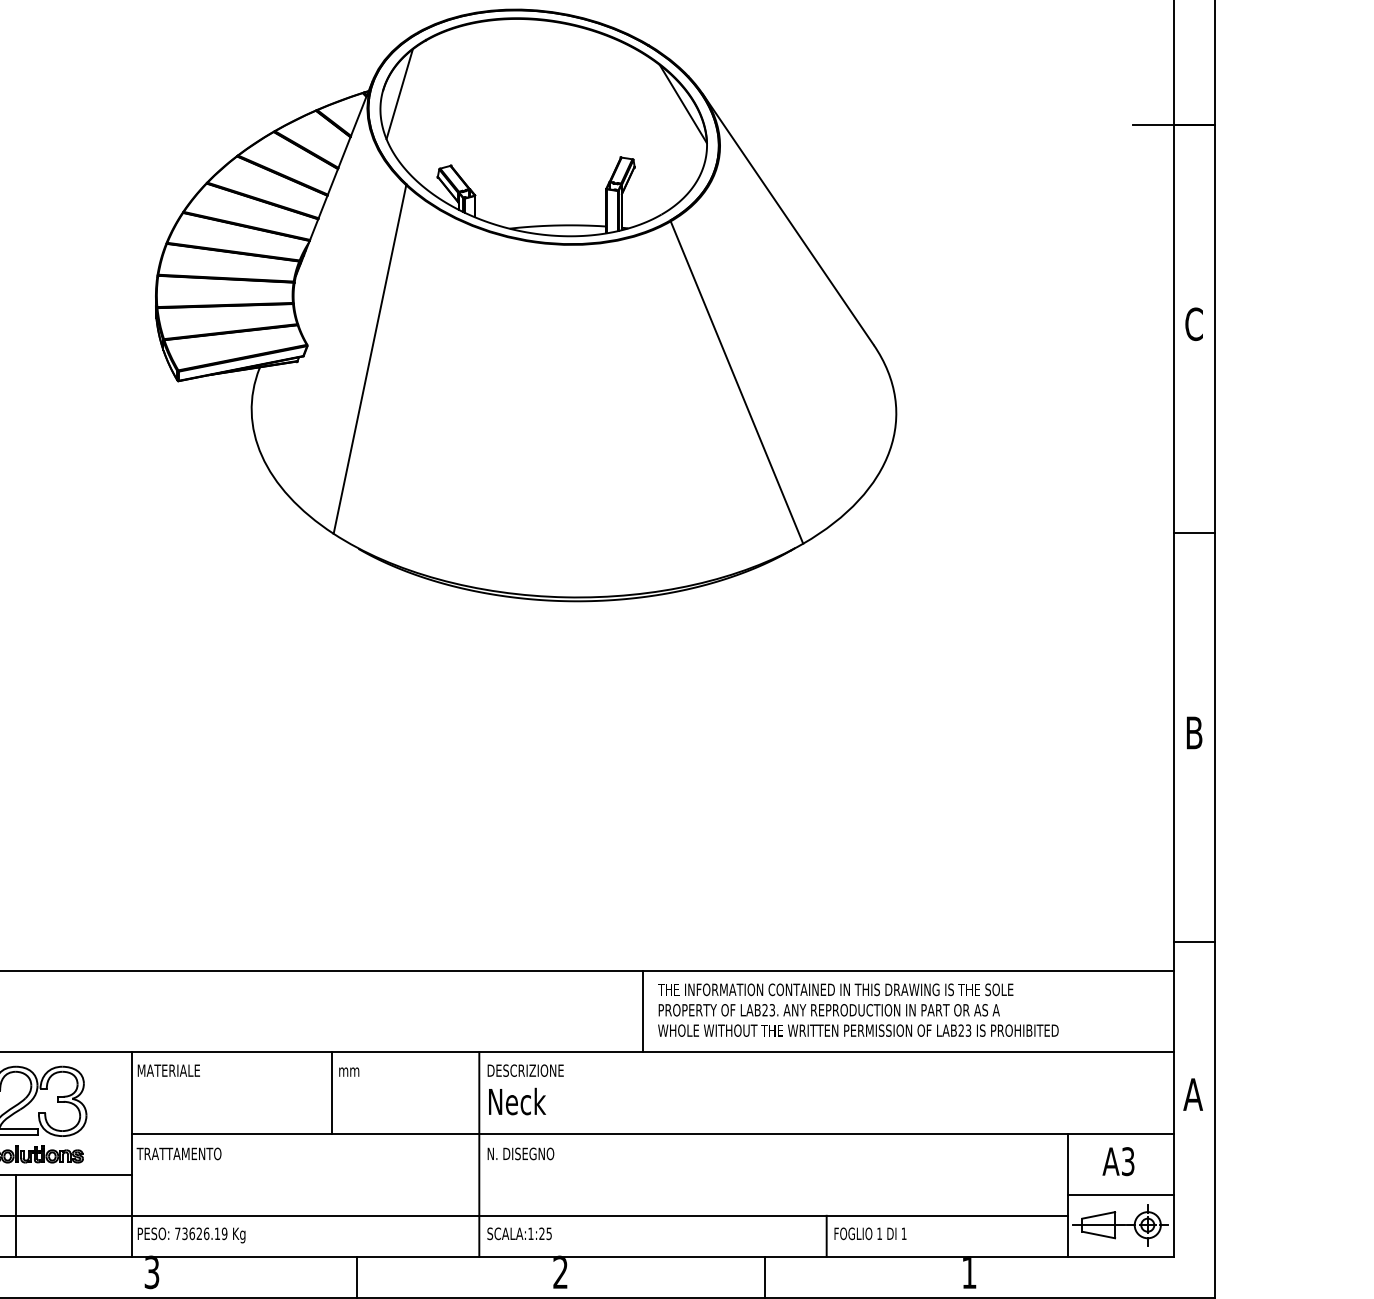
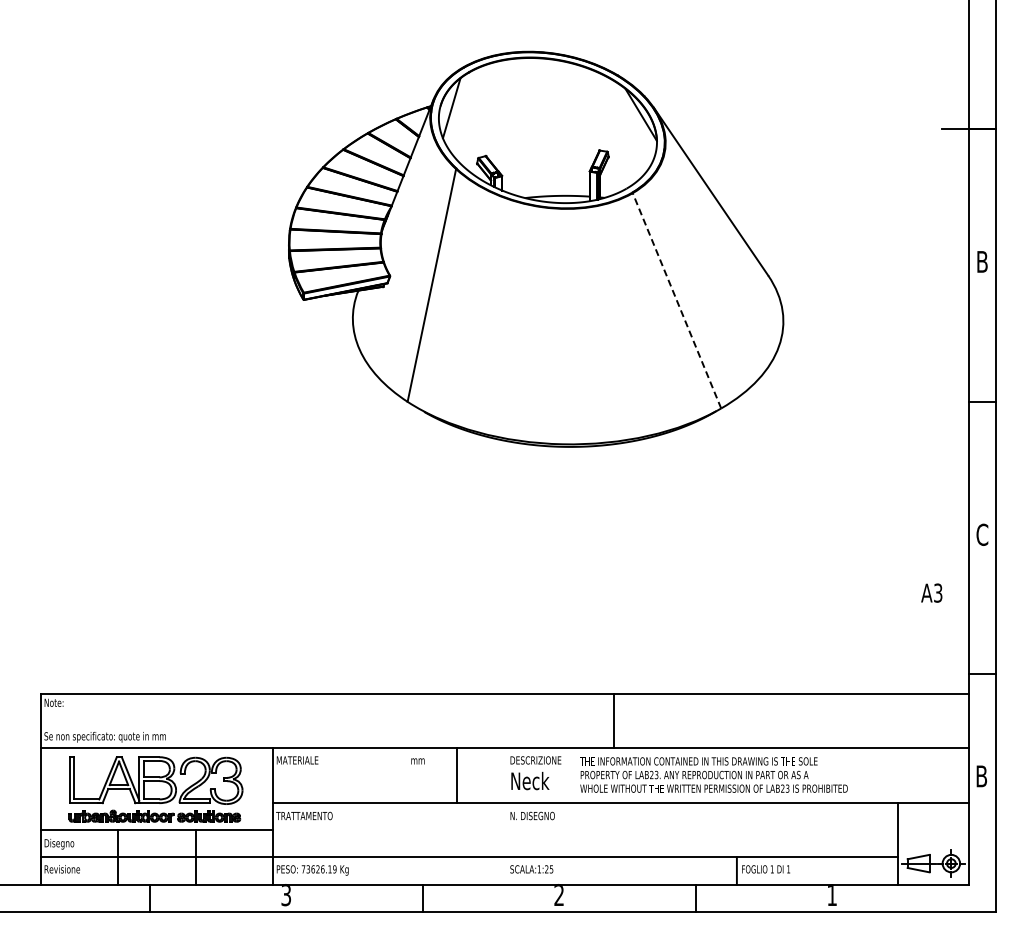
text: (1194, 323) -> (982, 261), C -> B
line: (736, 382) -> (676, 300), solid -> dashed
text: (1194, 732) -> (982, 534), B -> C
text: (857, 1009) -> (713, 774), moved
line: (331, 1093) -> (456, 775), moved
text: (1192, 1094) -> (981, 776), A -> B
line: (478, 1154) -> (504, 816), removed
text: (1118, 1160) -> (931, 592), moved
line: (1119, 1195) -> (932, 843), removed

